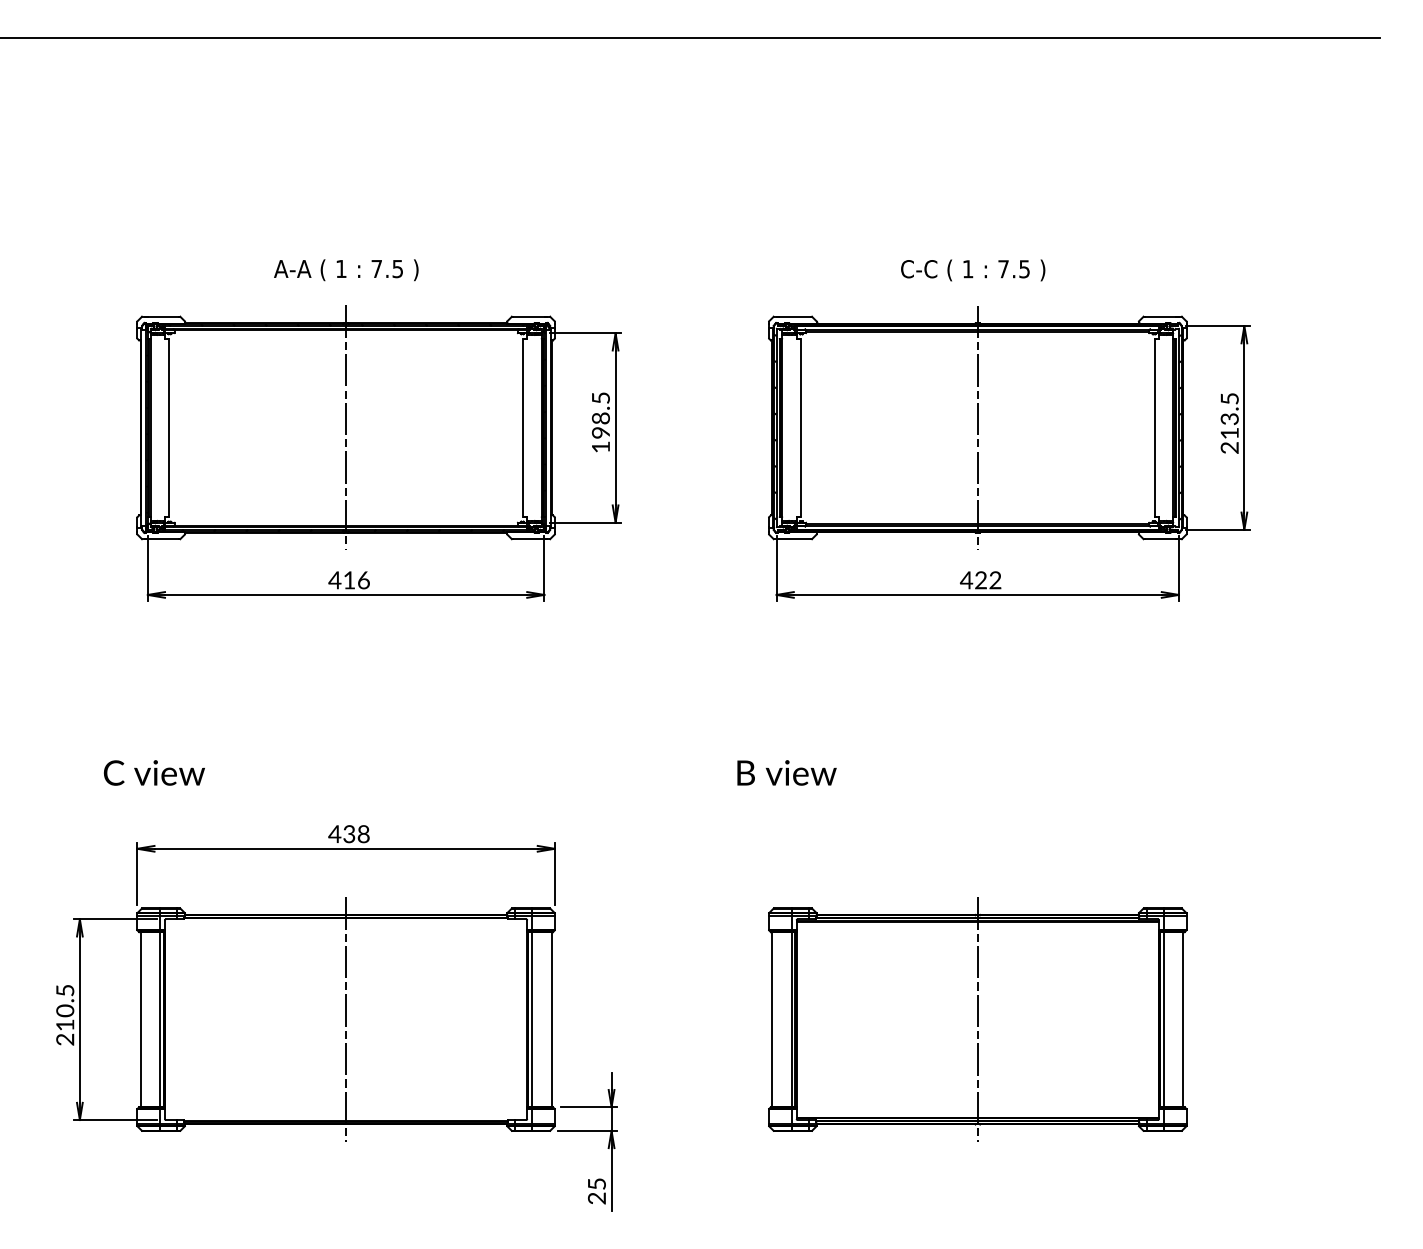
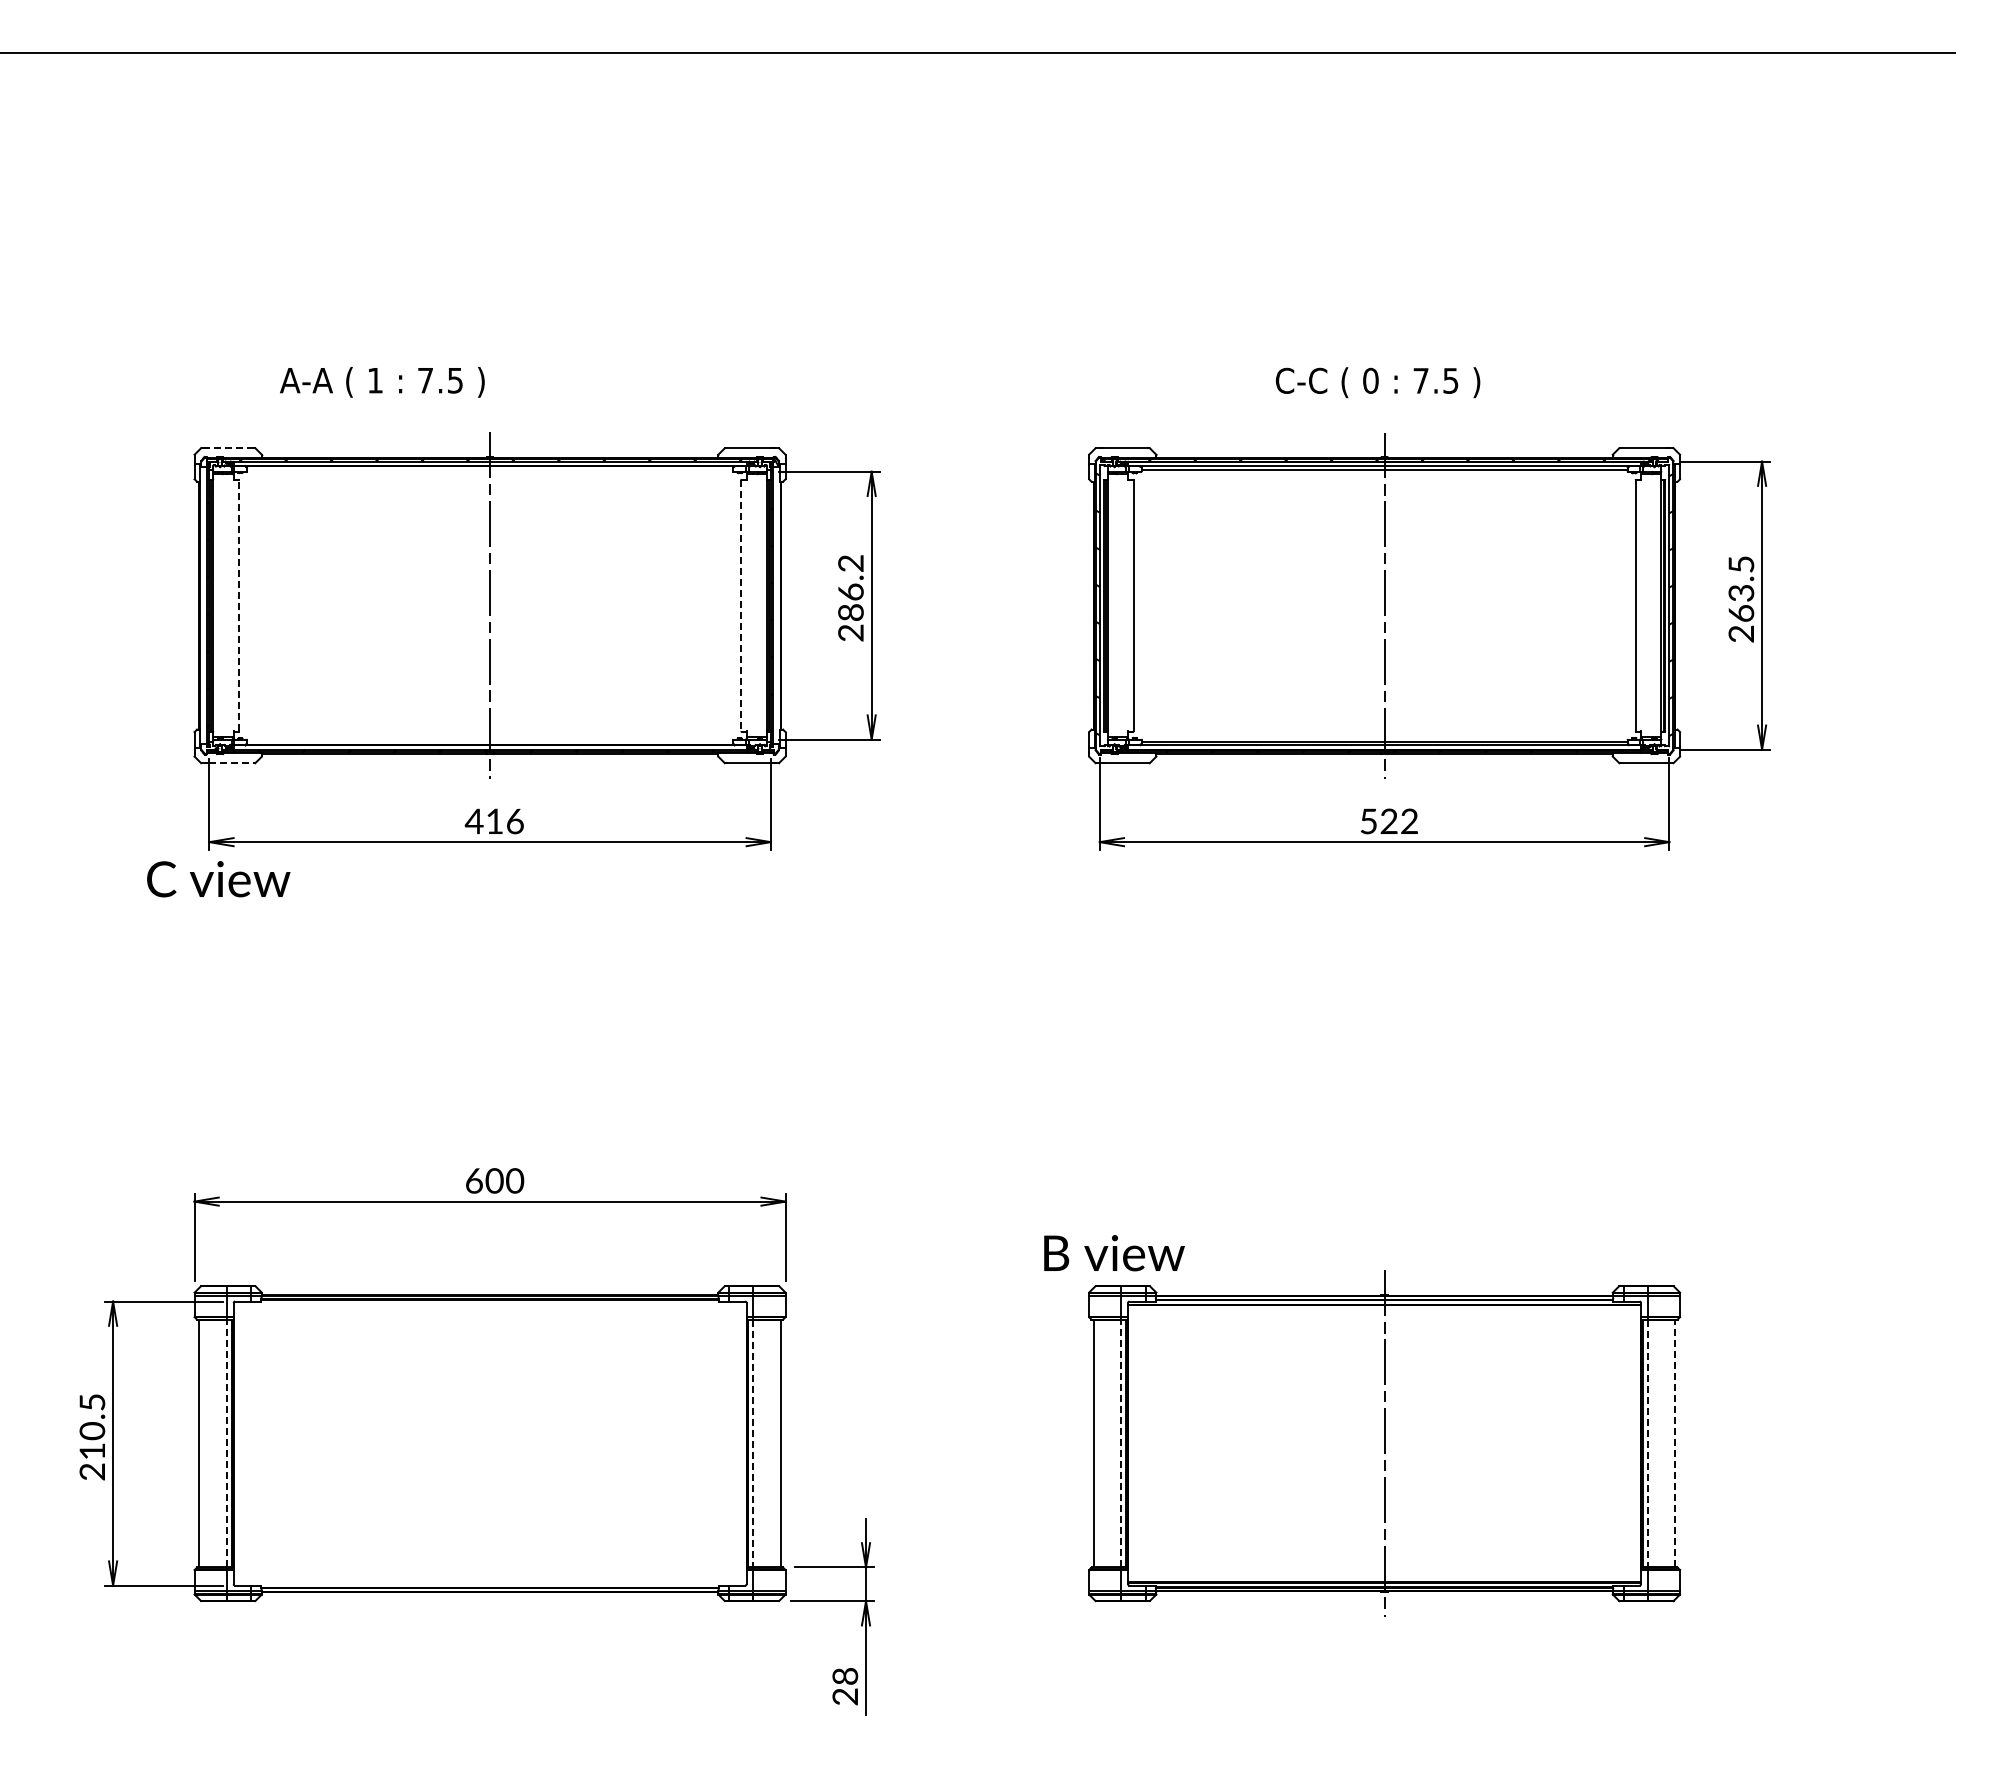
text: (967, 268) -> (1370, 380), 1 -> 0
text: (346, 270) -> (382, 382), moved
line: (162, 316) -> (230, 448), solid -> dashed
text: (600, 422) -> (850, 598), 198.5 -> 286.2
line: (169, 427) -> (239, 605), solid -> dashed
line: (523, 428) -> (741, 606), solid -> dashed
text: (1229, 433) -> (1741, 613), 213.5 -> 263.5
line: (163, 539) -> (231, 763), solid -> dashed
text: (966, 580) -> (1368, 821), 422 -> 522
text: (154, 773) -> (218, 879), moved
text: (787, 773) -> (1114, 1253), moved
text: (349, 833) -> (494, 1180), 438 -> 600
line: (159, 1019) -> (226, 1443), solid -> dashed
line: (346, 1019) -> (490, 1443), removed
line: (532, 1019) -> (753, 1443), solid -> dashed
line: (792, 1019) -> (1121, 1443), solid -> dashed
line: (1163, 1019) -> (1647, 1443), solid -> dashed
line: (1183, 1019) -> (1675, 1443), solid -> dashed
text: (597, 1184) -> (845, 1676), 25 -> 28

